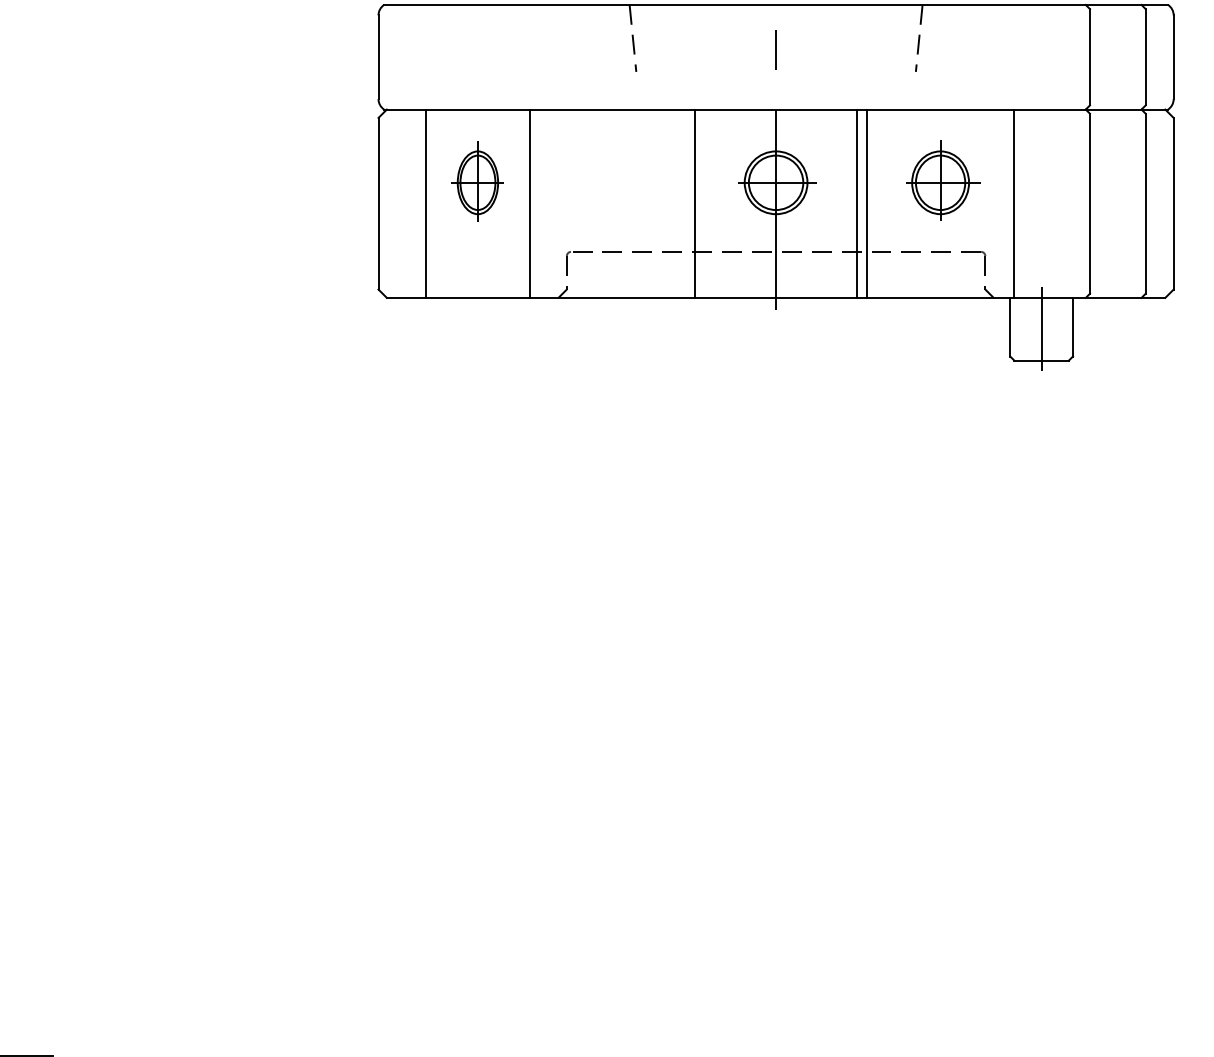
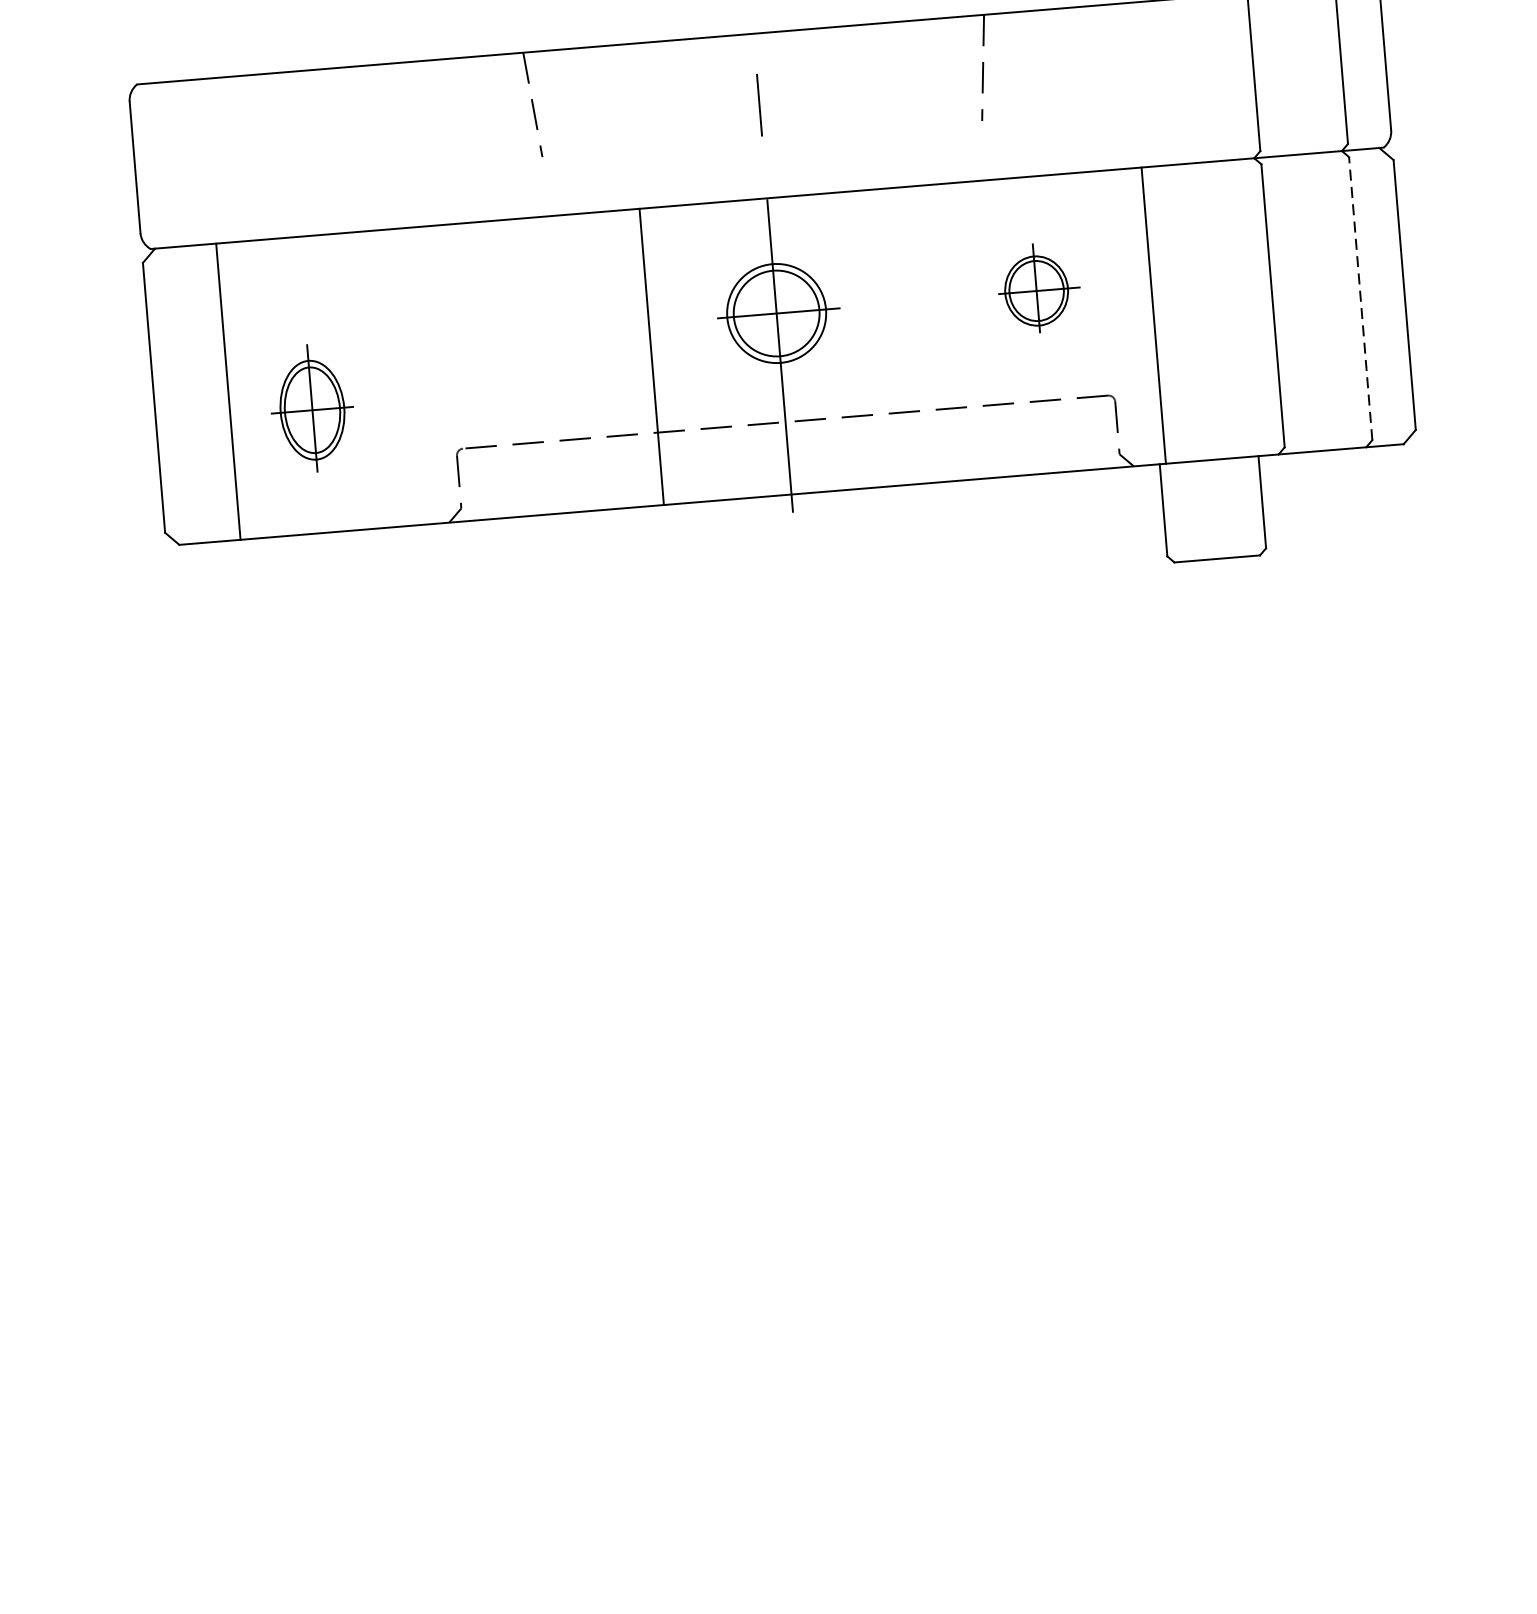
part: (943, 180) -> (1039, 288), size x0.7
part: (477, 181) -> (311, 408), moved
line: (530, 203) -> (393, 377), removed
line: (857, 203) -> (907, 335), removed
line: (867, 203) -> (923, 334), removed
line: (1145, 203) -> (1360, 298), solid -> dashed
line: (1041, 328) -> (1212, 508), removed

